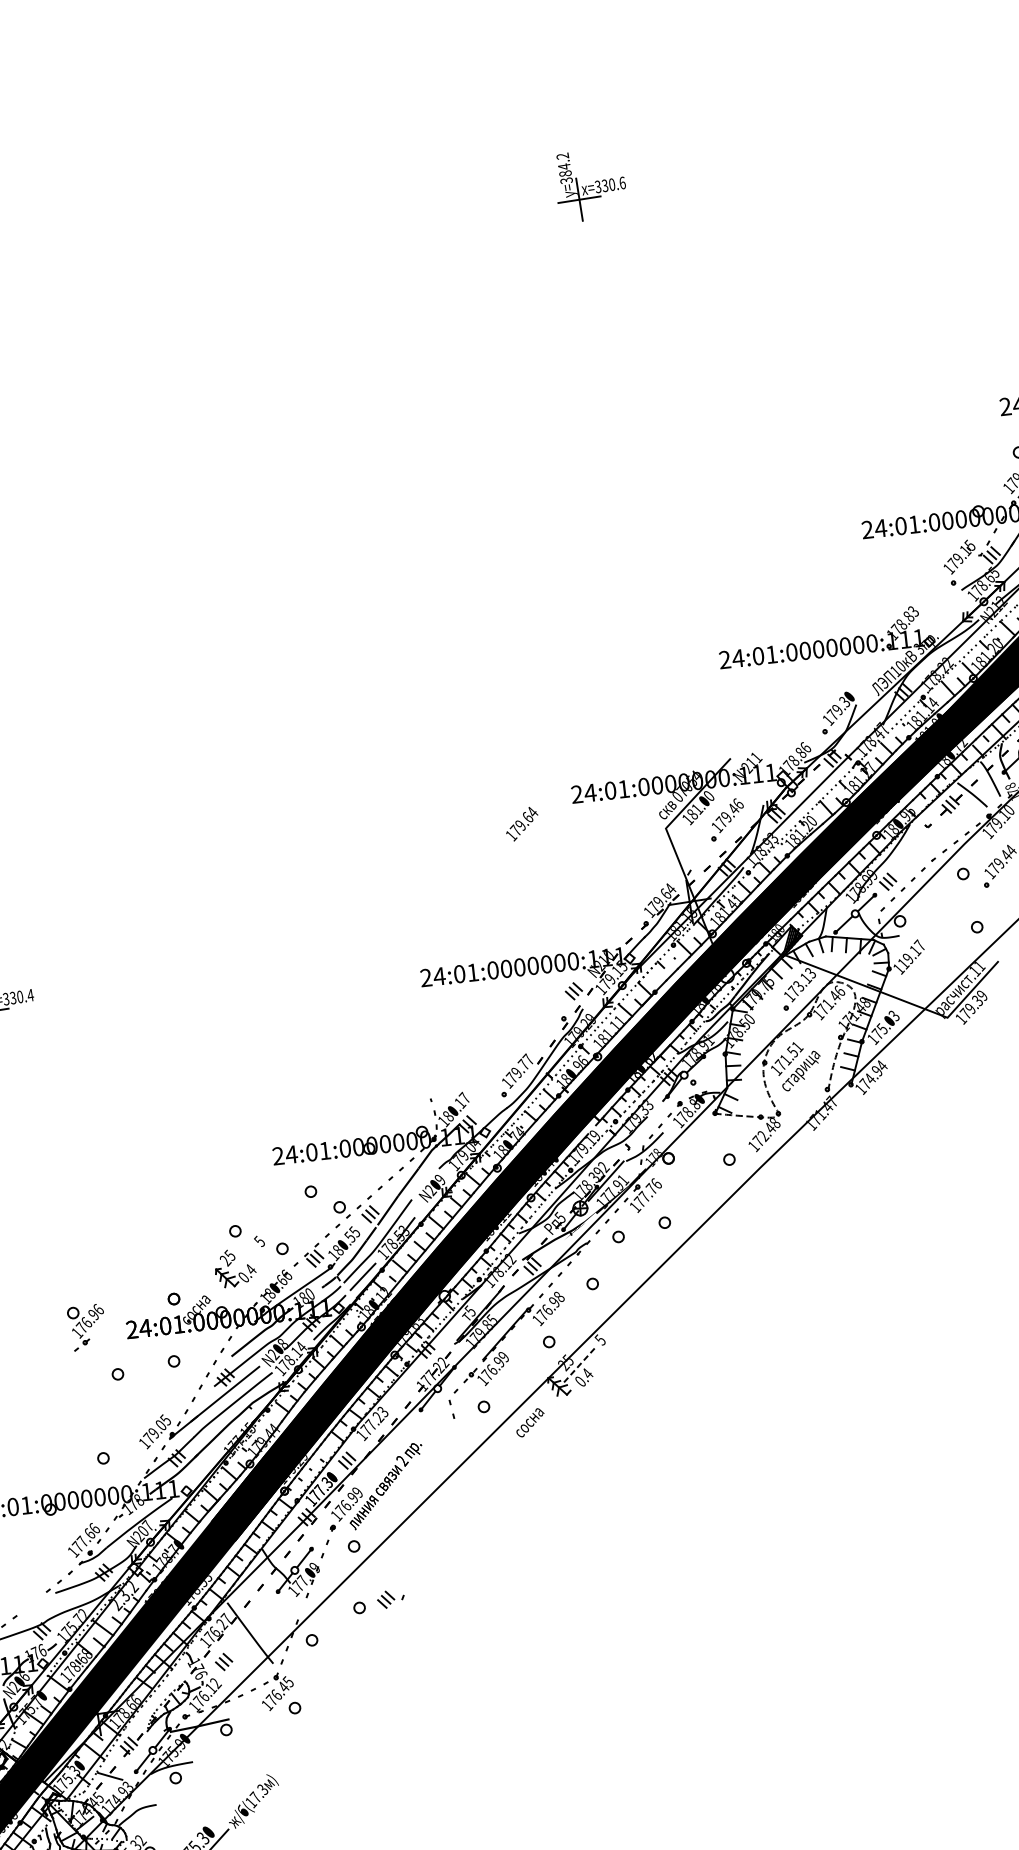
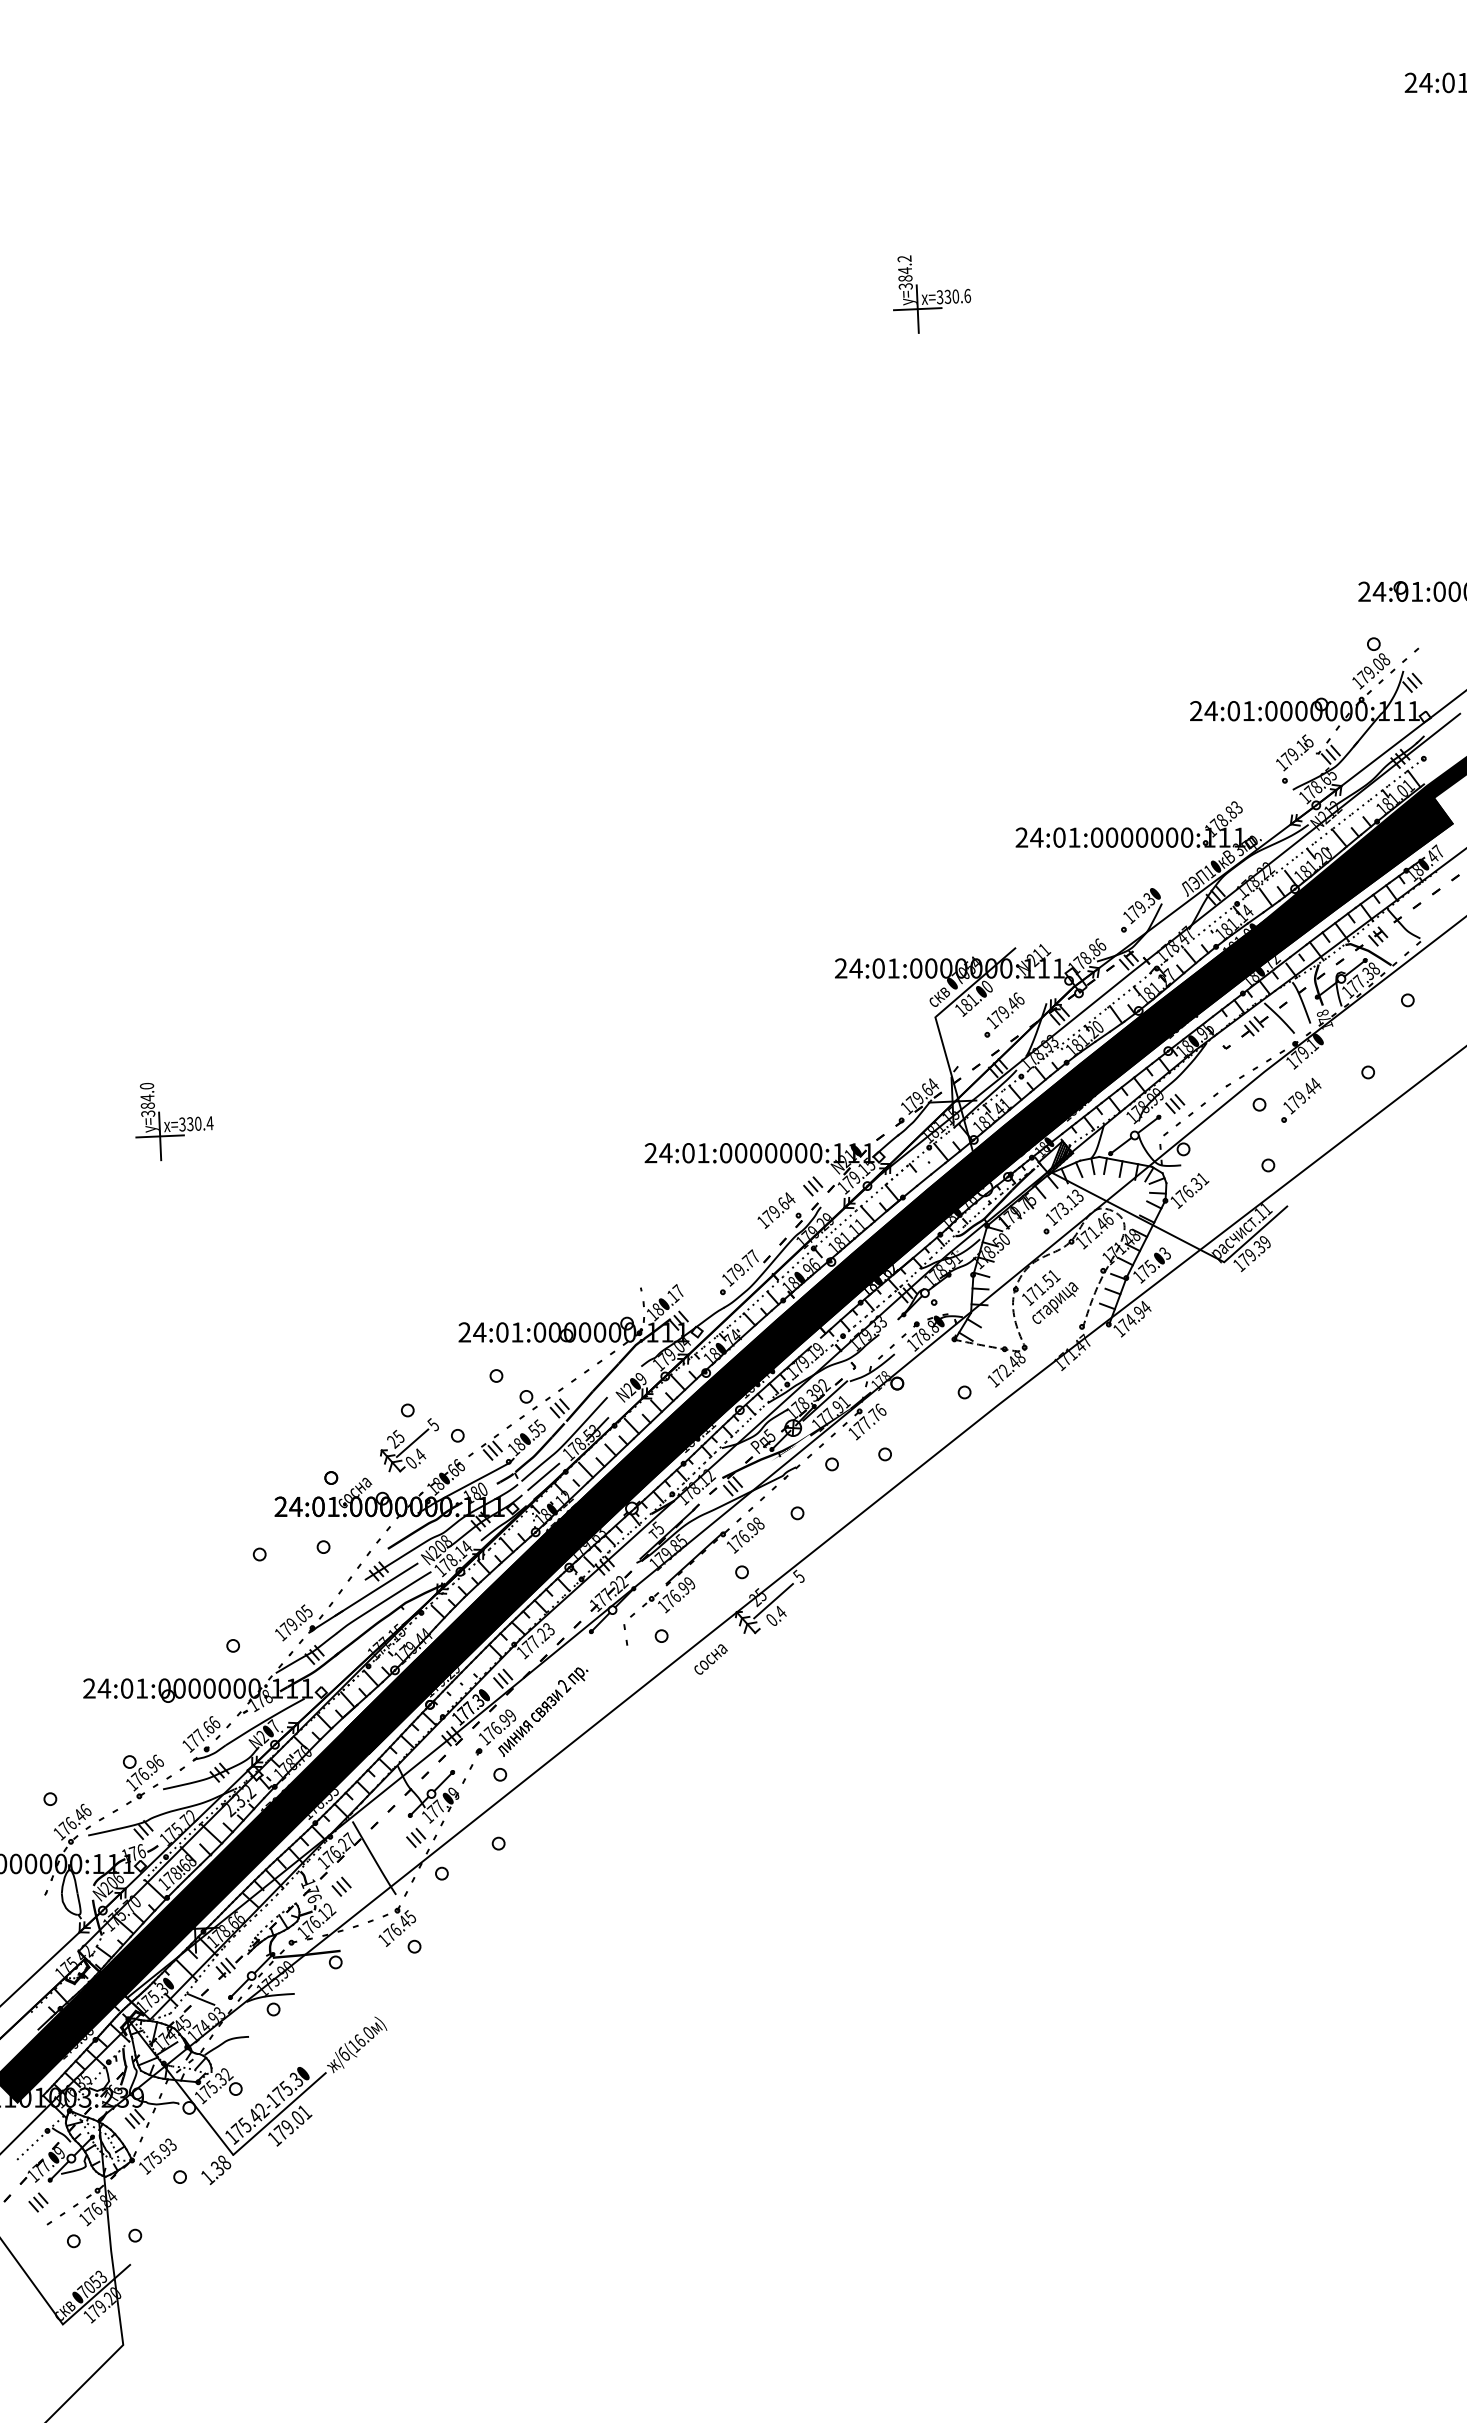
text: (522, 824) -> (776, 1210), moved
text: (911, 954) -> (1192, 1187), 119.17 -> 176.31
line: (242, 1259) -> (412, 1442), added
part: (87, 1327) -> (143, 1779), moved
line: (580, 1364) -> (773, 1601), dashed -> solid
part: (390, 1598) -> (421, 1837), moved
text: (258, 1793) -> (363, 2036), (17.3 -> (16.0

